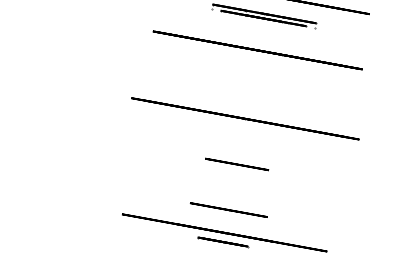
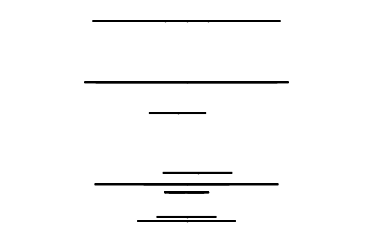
line: (236, 164) -> (177, 113), moved
line: (228, 209) -> (197, 172), moved

